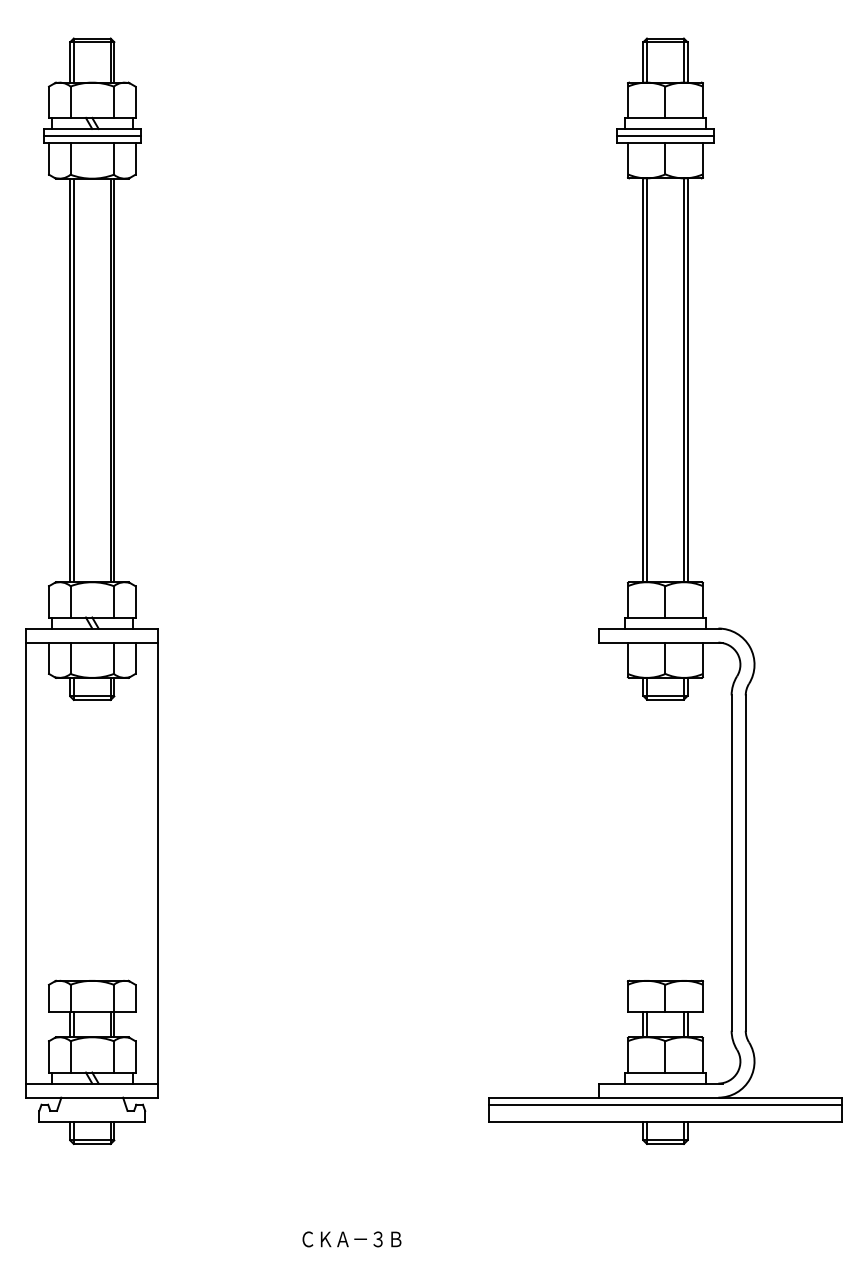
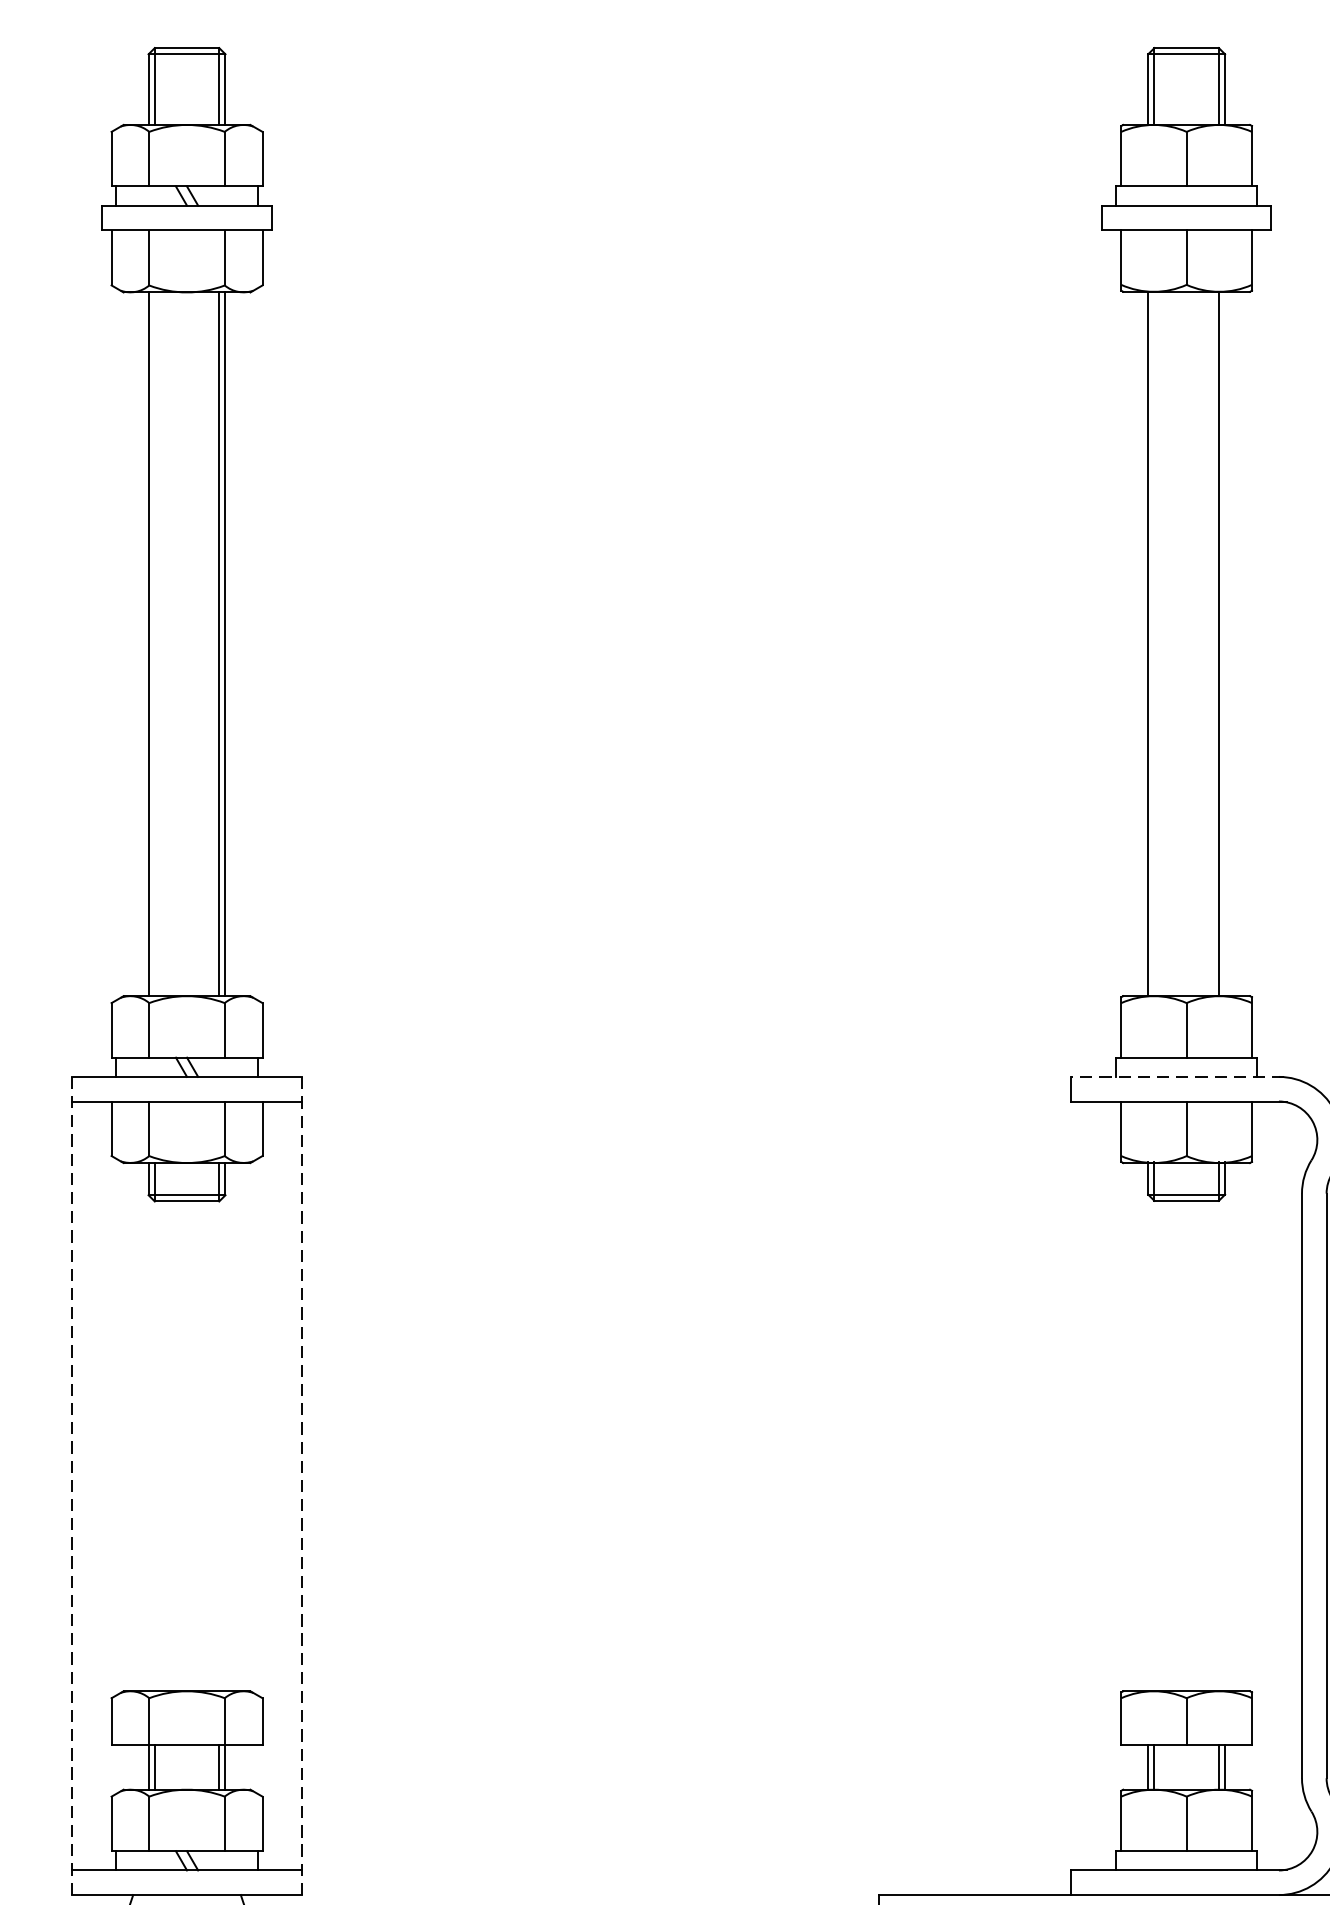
line: (91, 136) -> (185, 218), removed
line: (664, 136) -> (1184, 218), removed
line: (73, 380) -> (154, 644), removed
line: (647, 380) -> (1155, 644), removed
line: (687, 380) -> (1225, 644), removed
line: (659, 628) -> (1176, 1076), solid -> dashed
line: (26, 863) -> (72, 1486), solid -> dashed
line: (158, 863) -> (302, 1486), solid -> dashed

